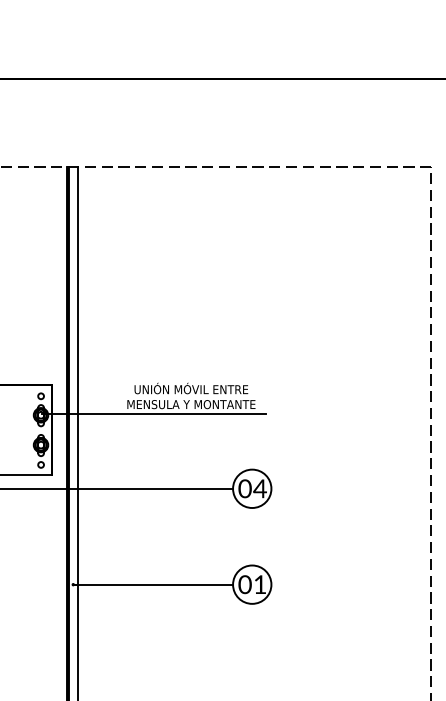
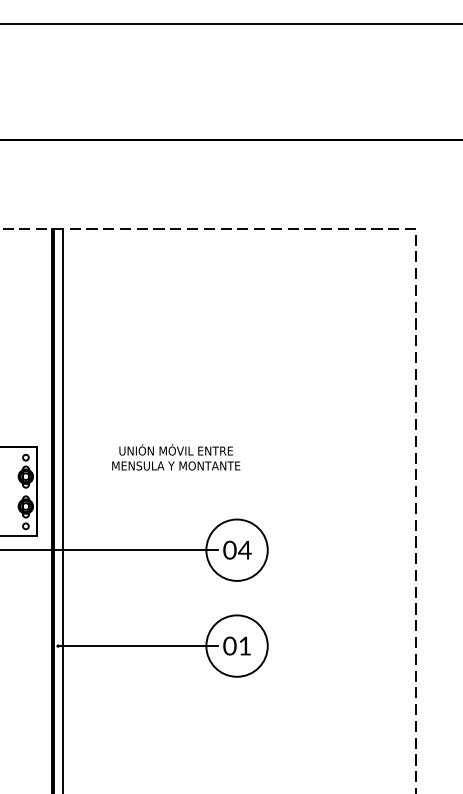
line: (153, 414) -> (138, 475), removed
circle: (251, 489) -> (236, 550), size x1.6
circle: (251, 584) -> (236, 645), size x1.6

